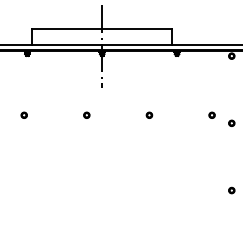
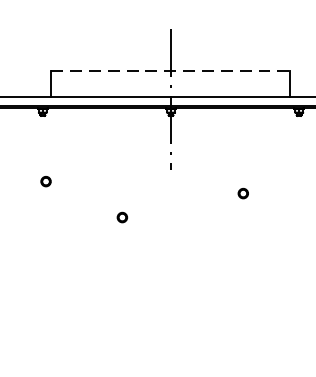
line: (102, 29) -> (171, 70), solid -> dashed
part: (23, 114) -> (44, 180), moved
part: (86, 114) -> (121, 216), moved
part: (149, 114) -> (243, 192), moved

